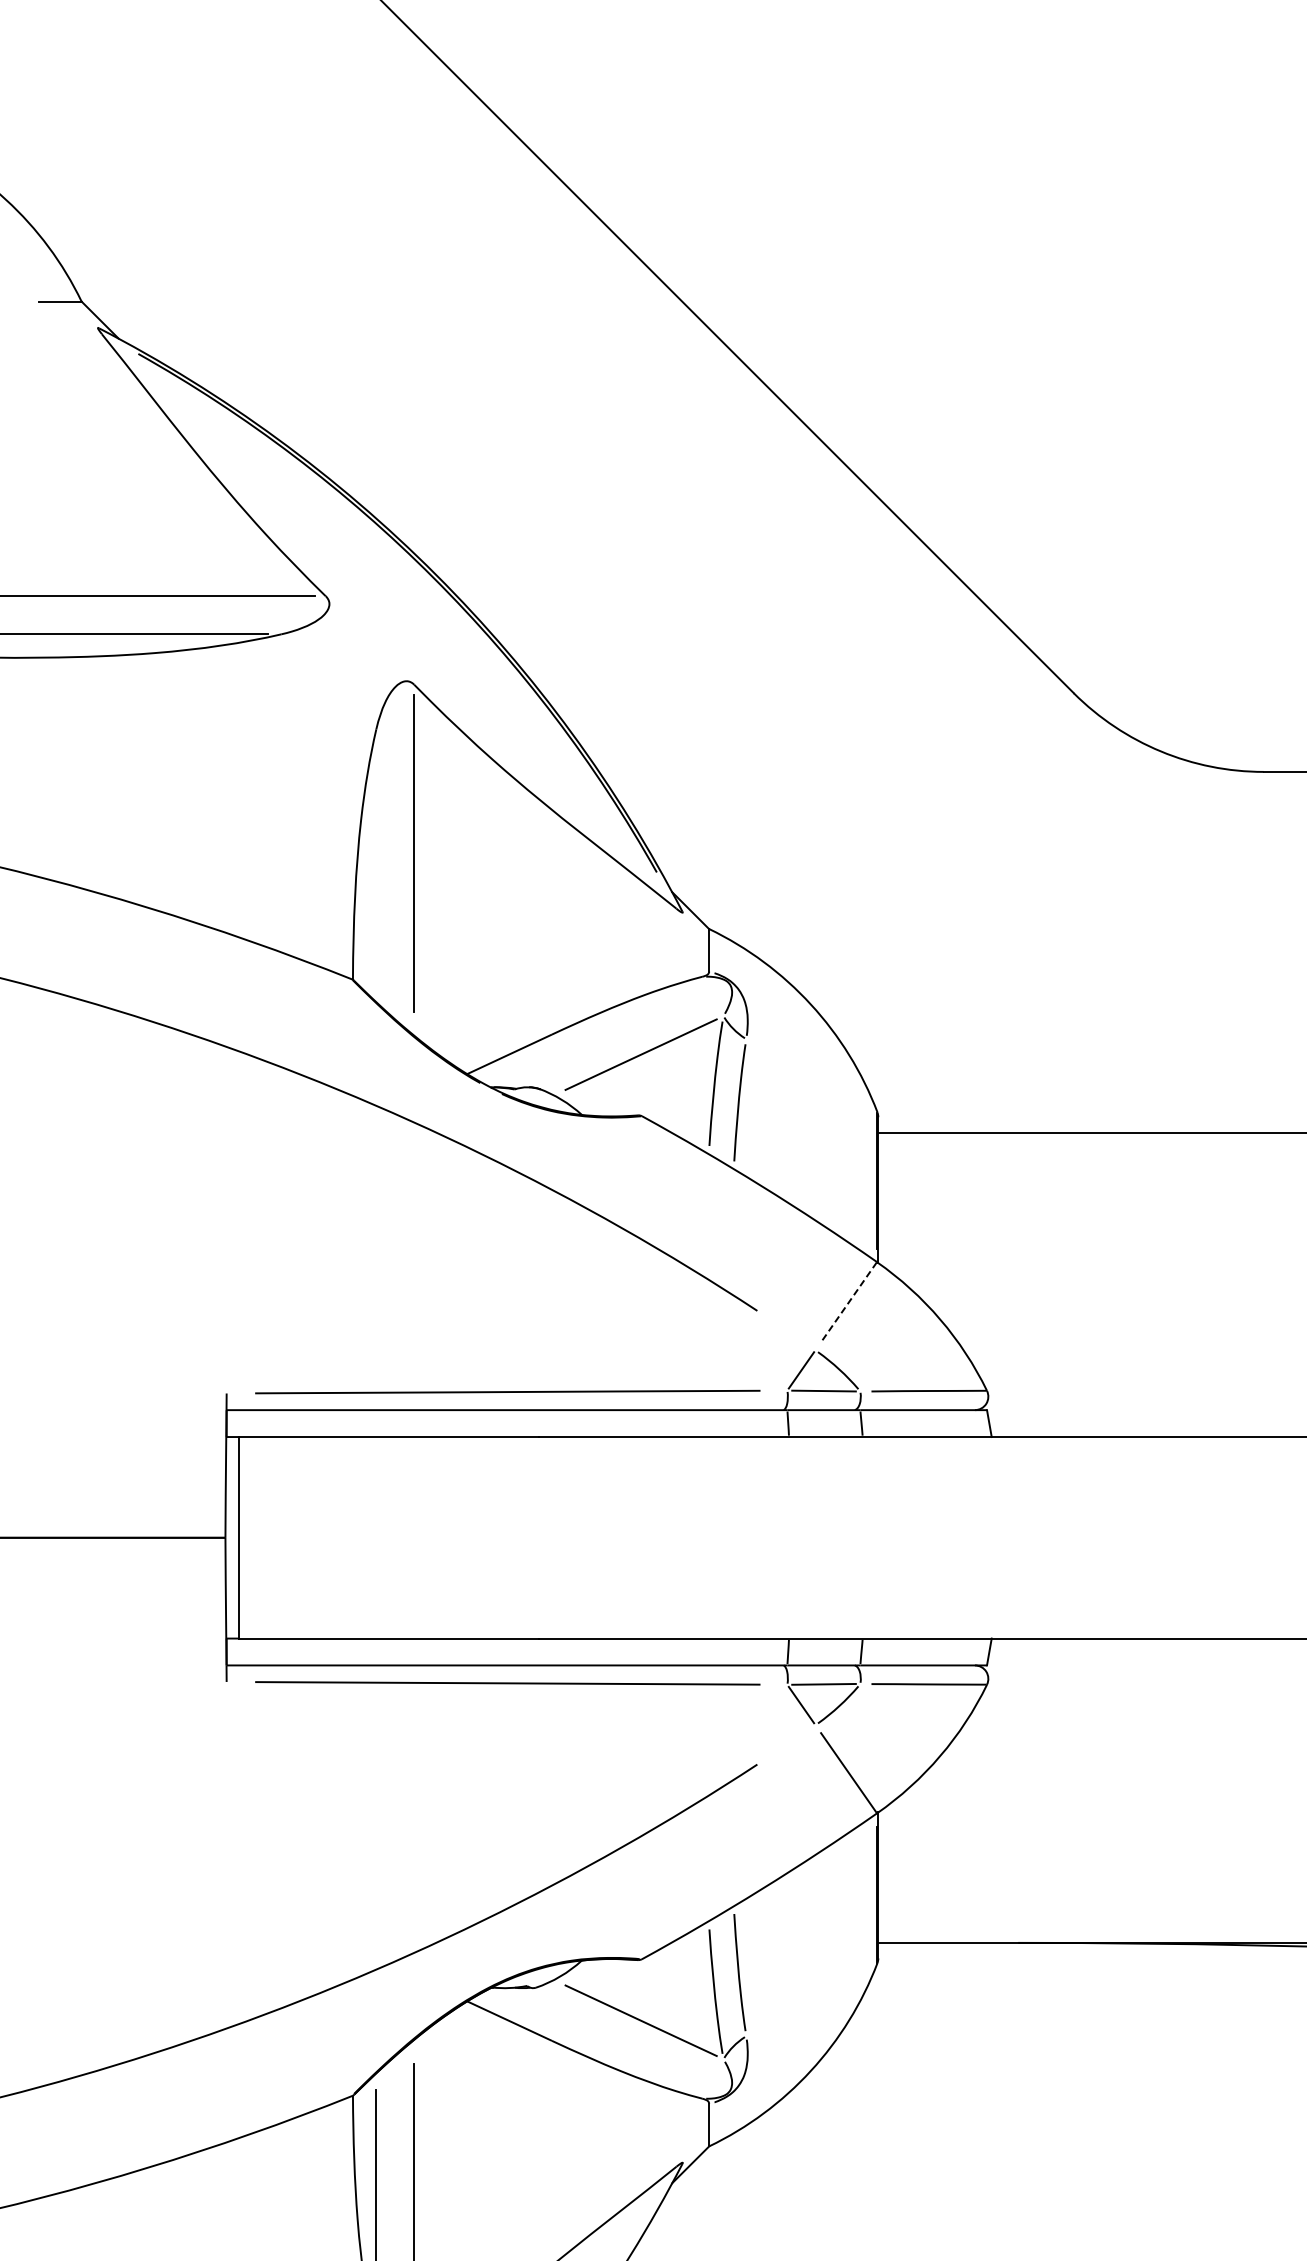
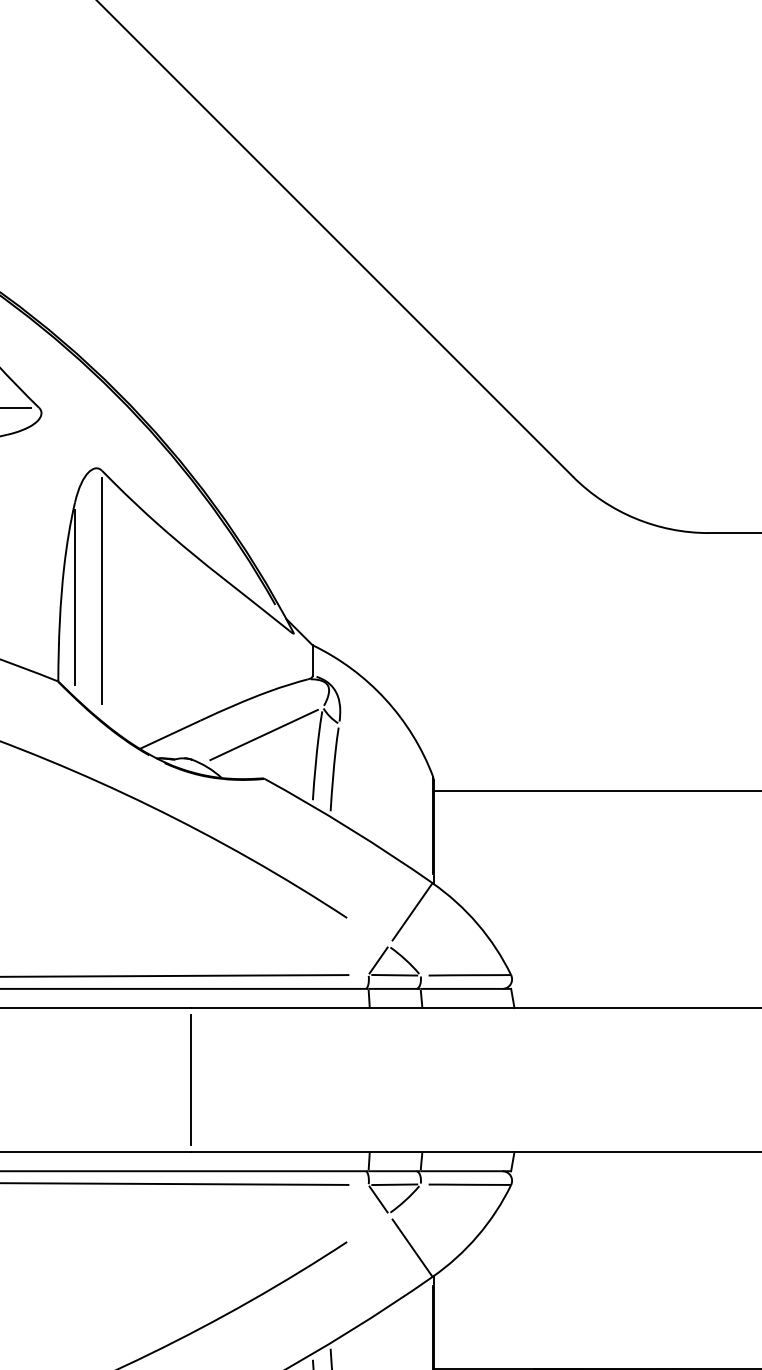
line: (376, 862) -> (75, 597), added
line: (848, 1302) -> (412, 912), dashed -> solid
line: (538, 1537) -> (190, 1079), added

